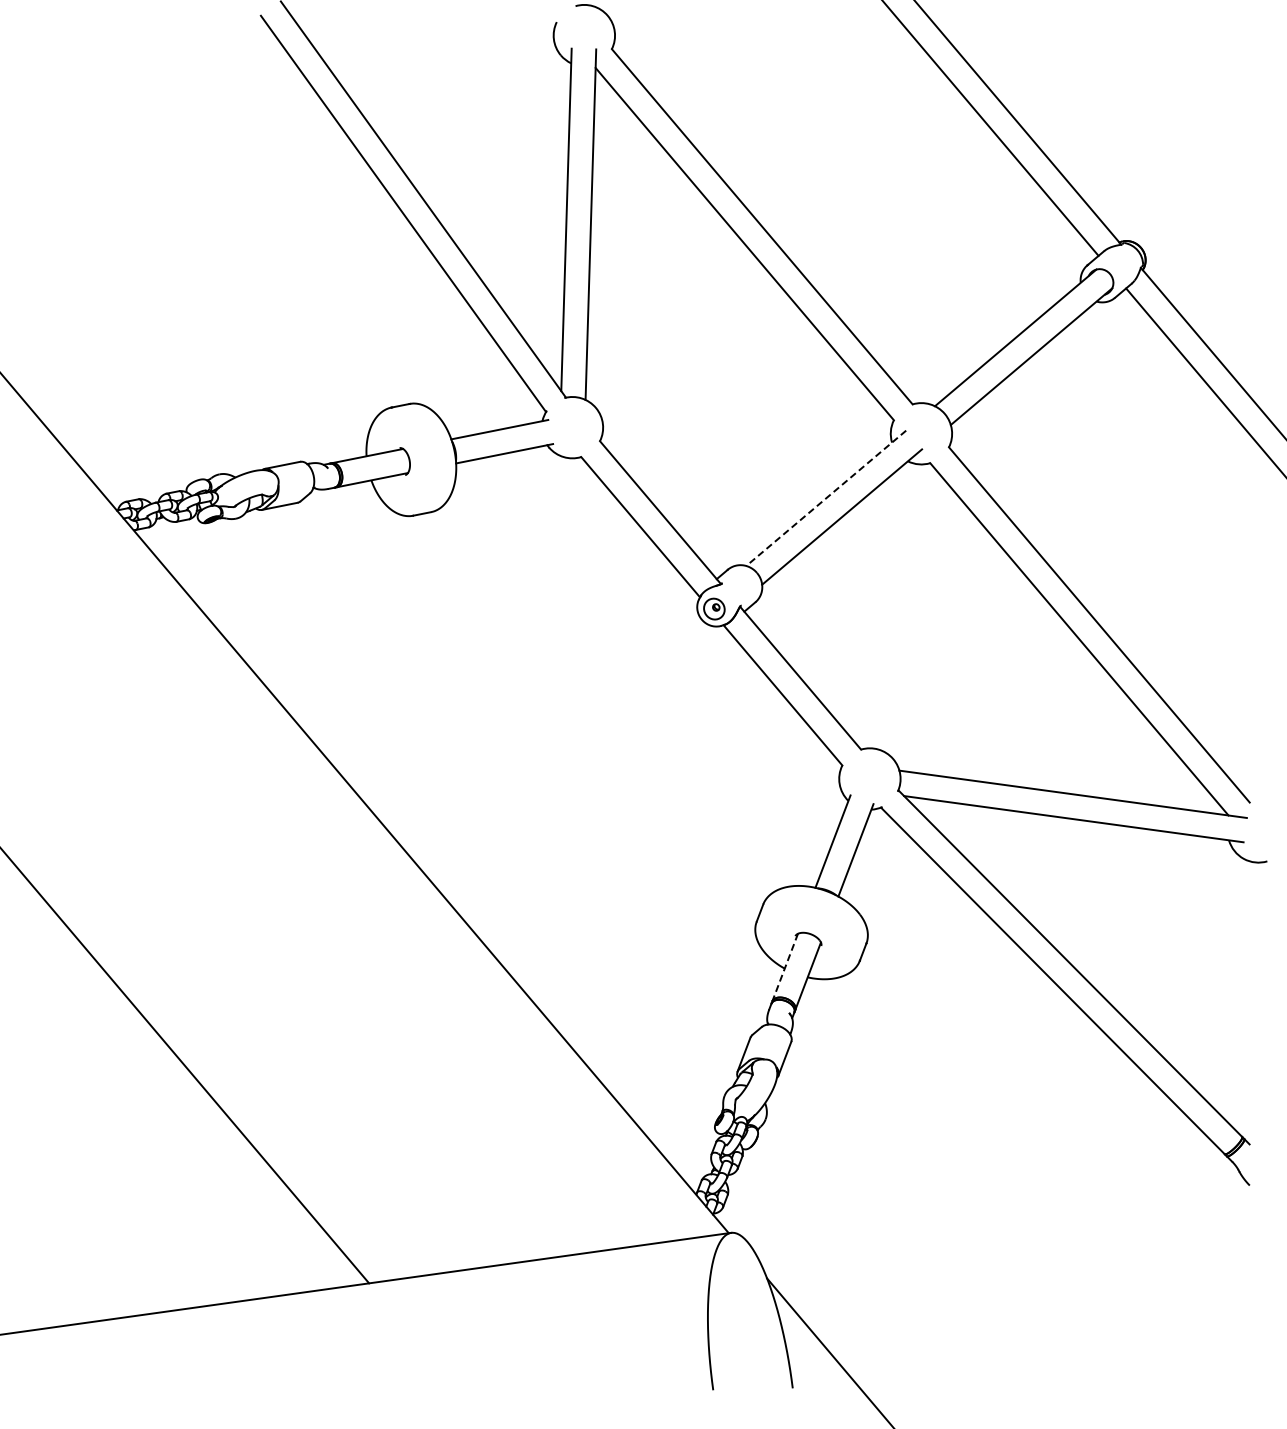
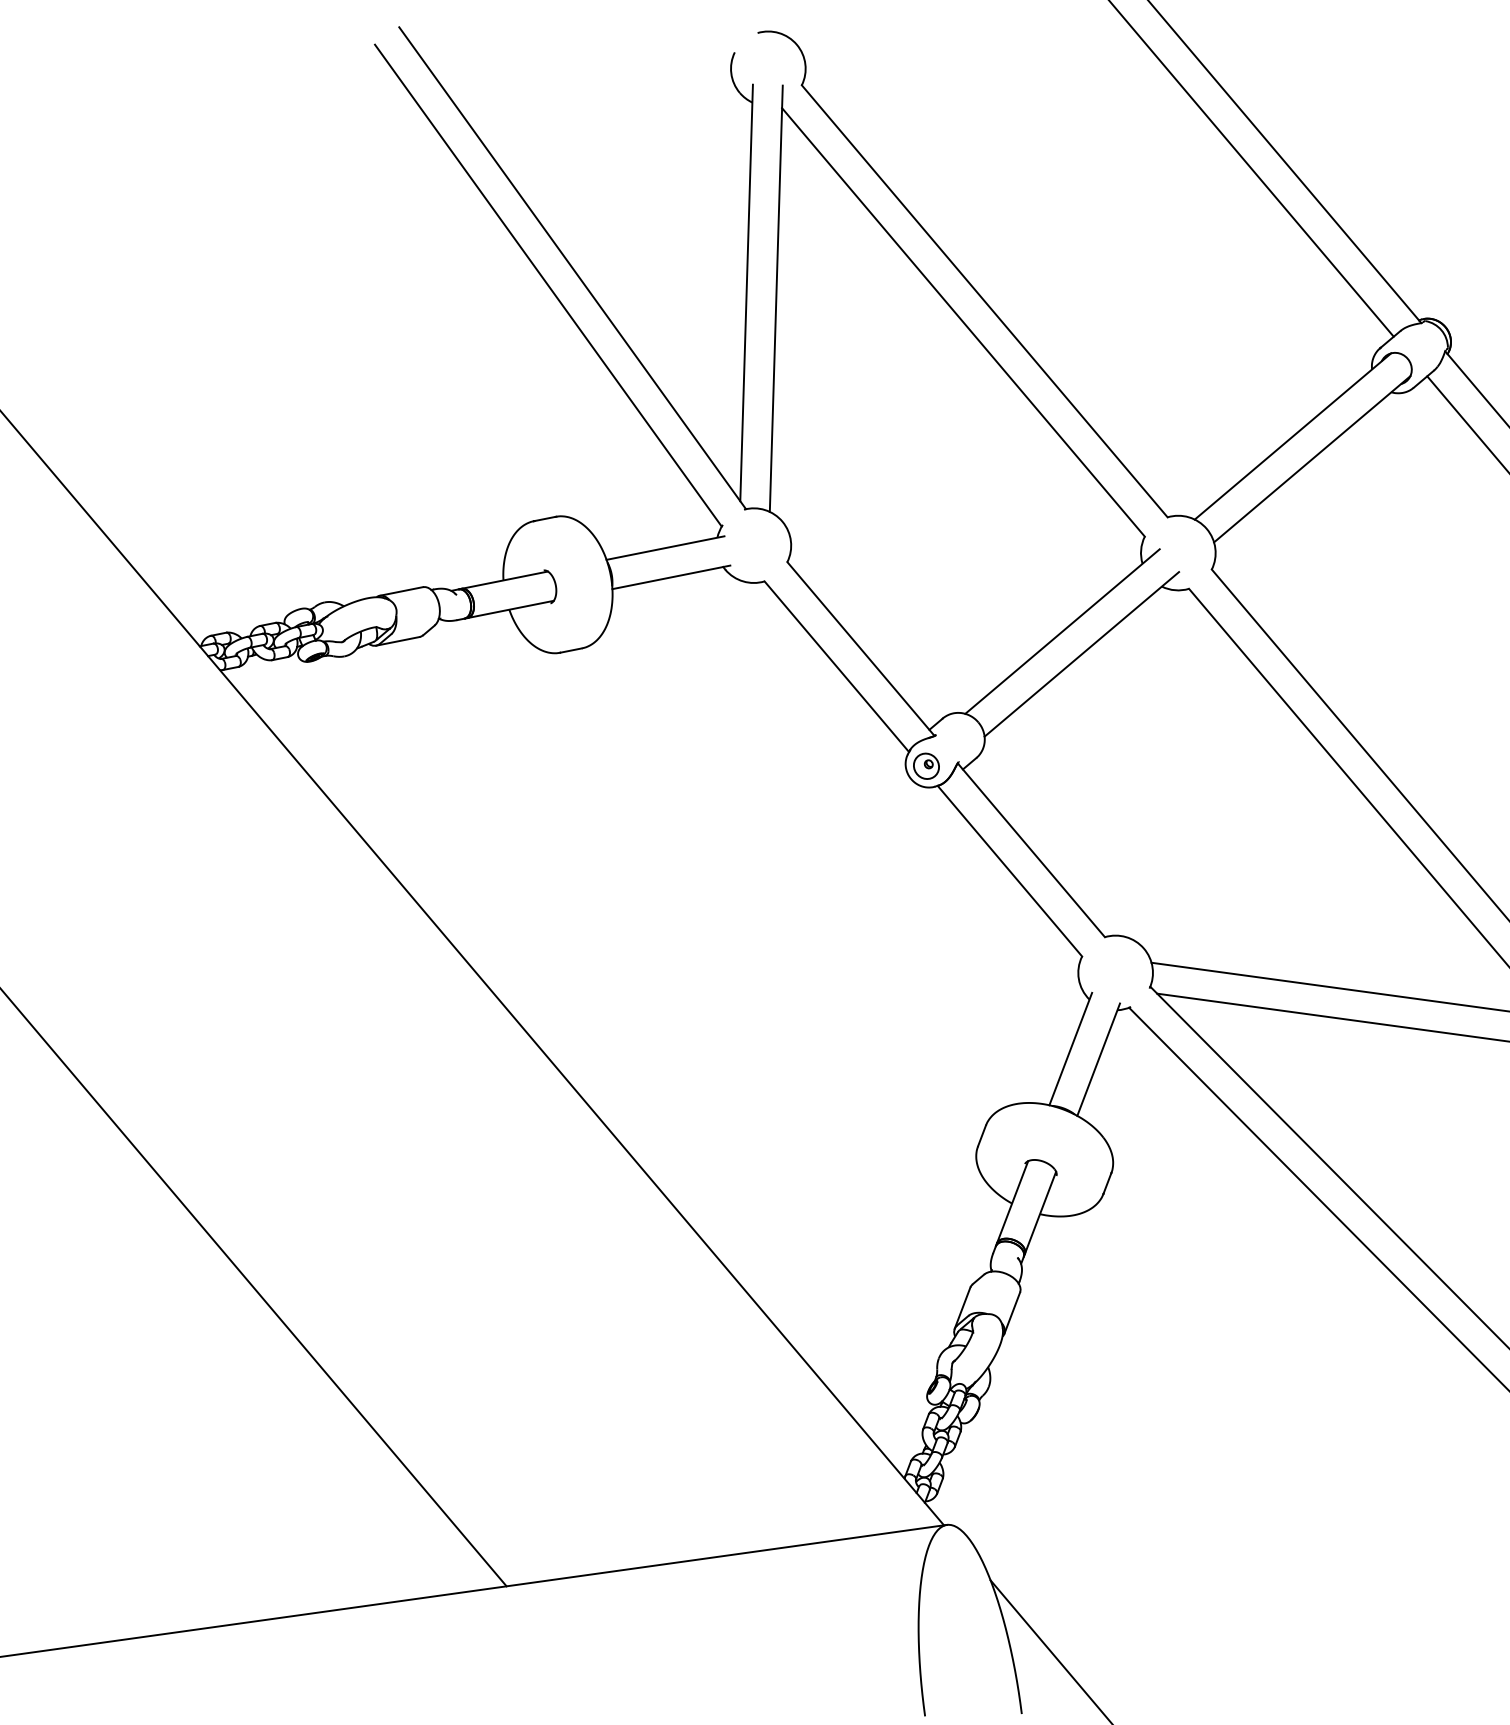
line: (826, 498) -> (1062, 631), dashed -> solid
line: (785, 968) -> (1012, 1203), dashed -> solid

